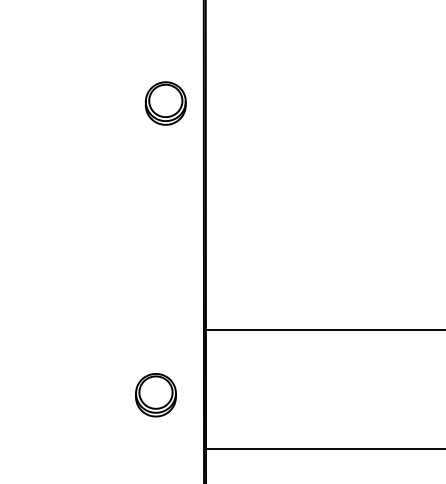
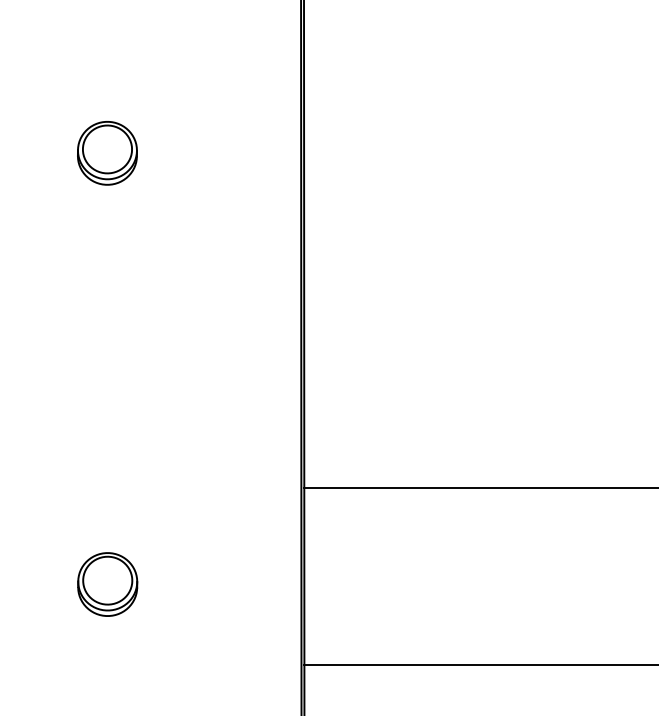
part: (165, 103) -> (107, 153), moved
part: (155, 395) -> (107, 584), moved

